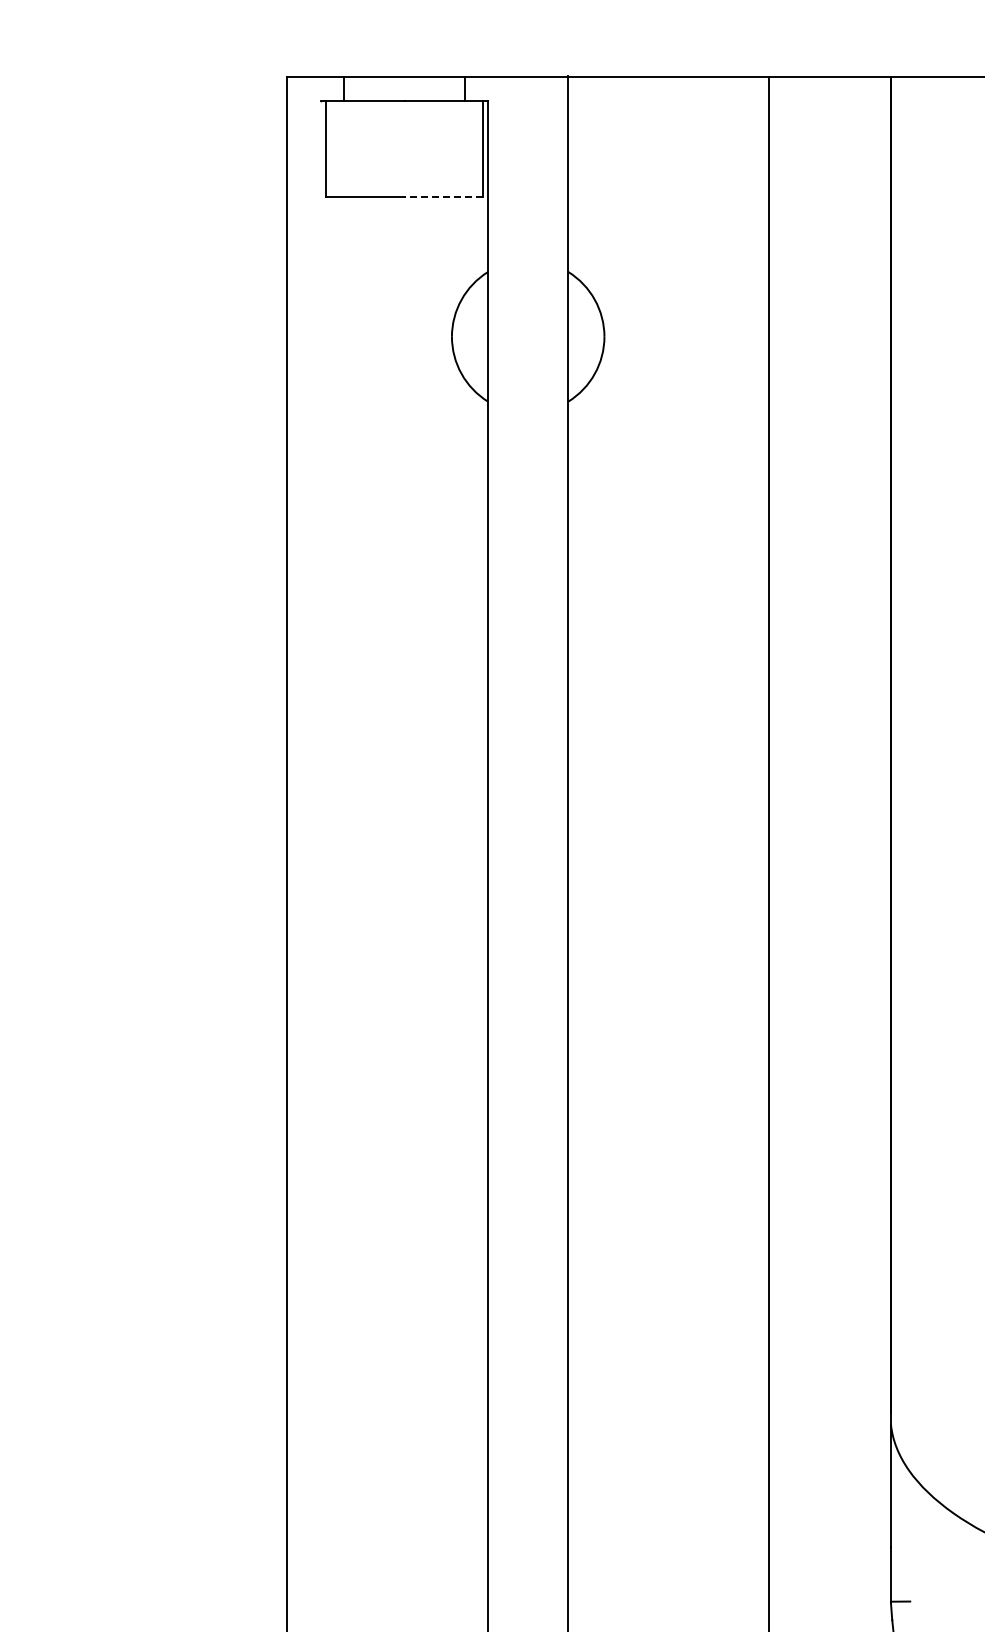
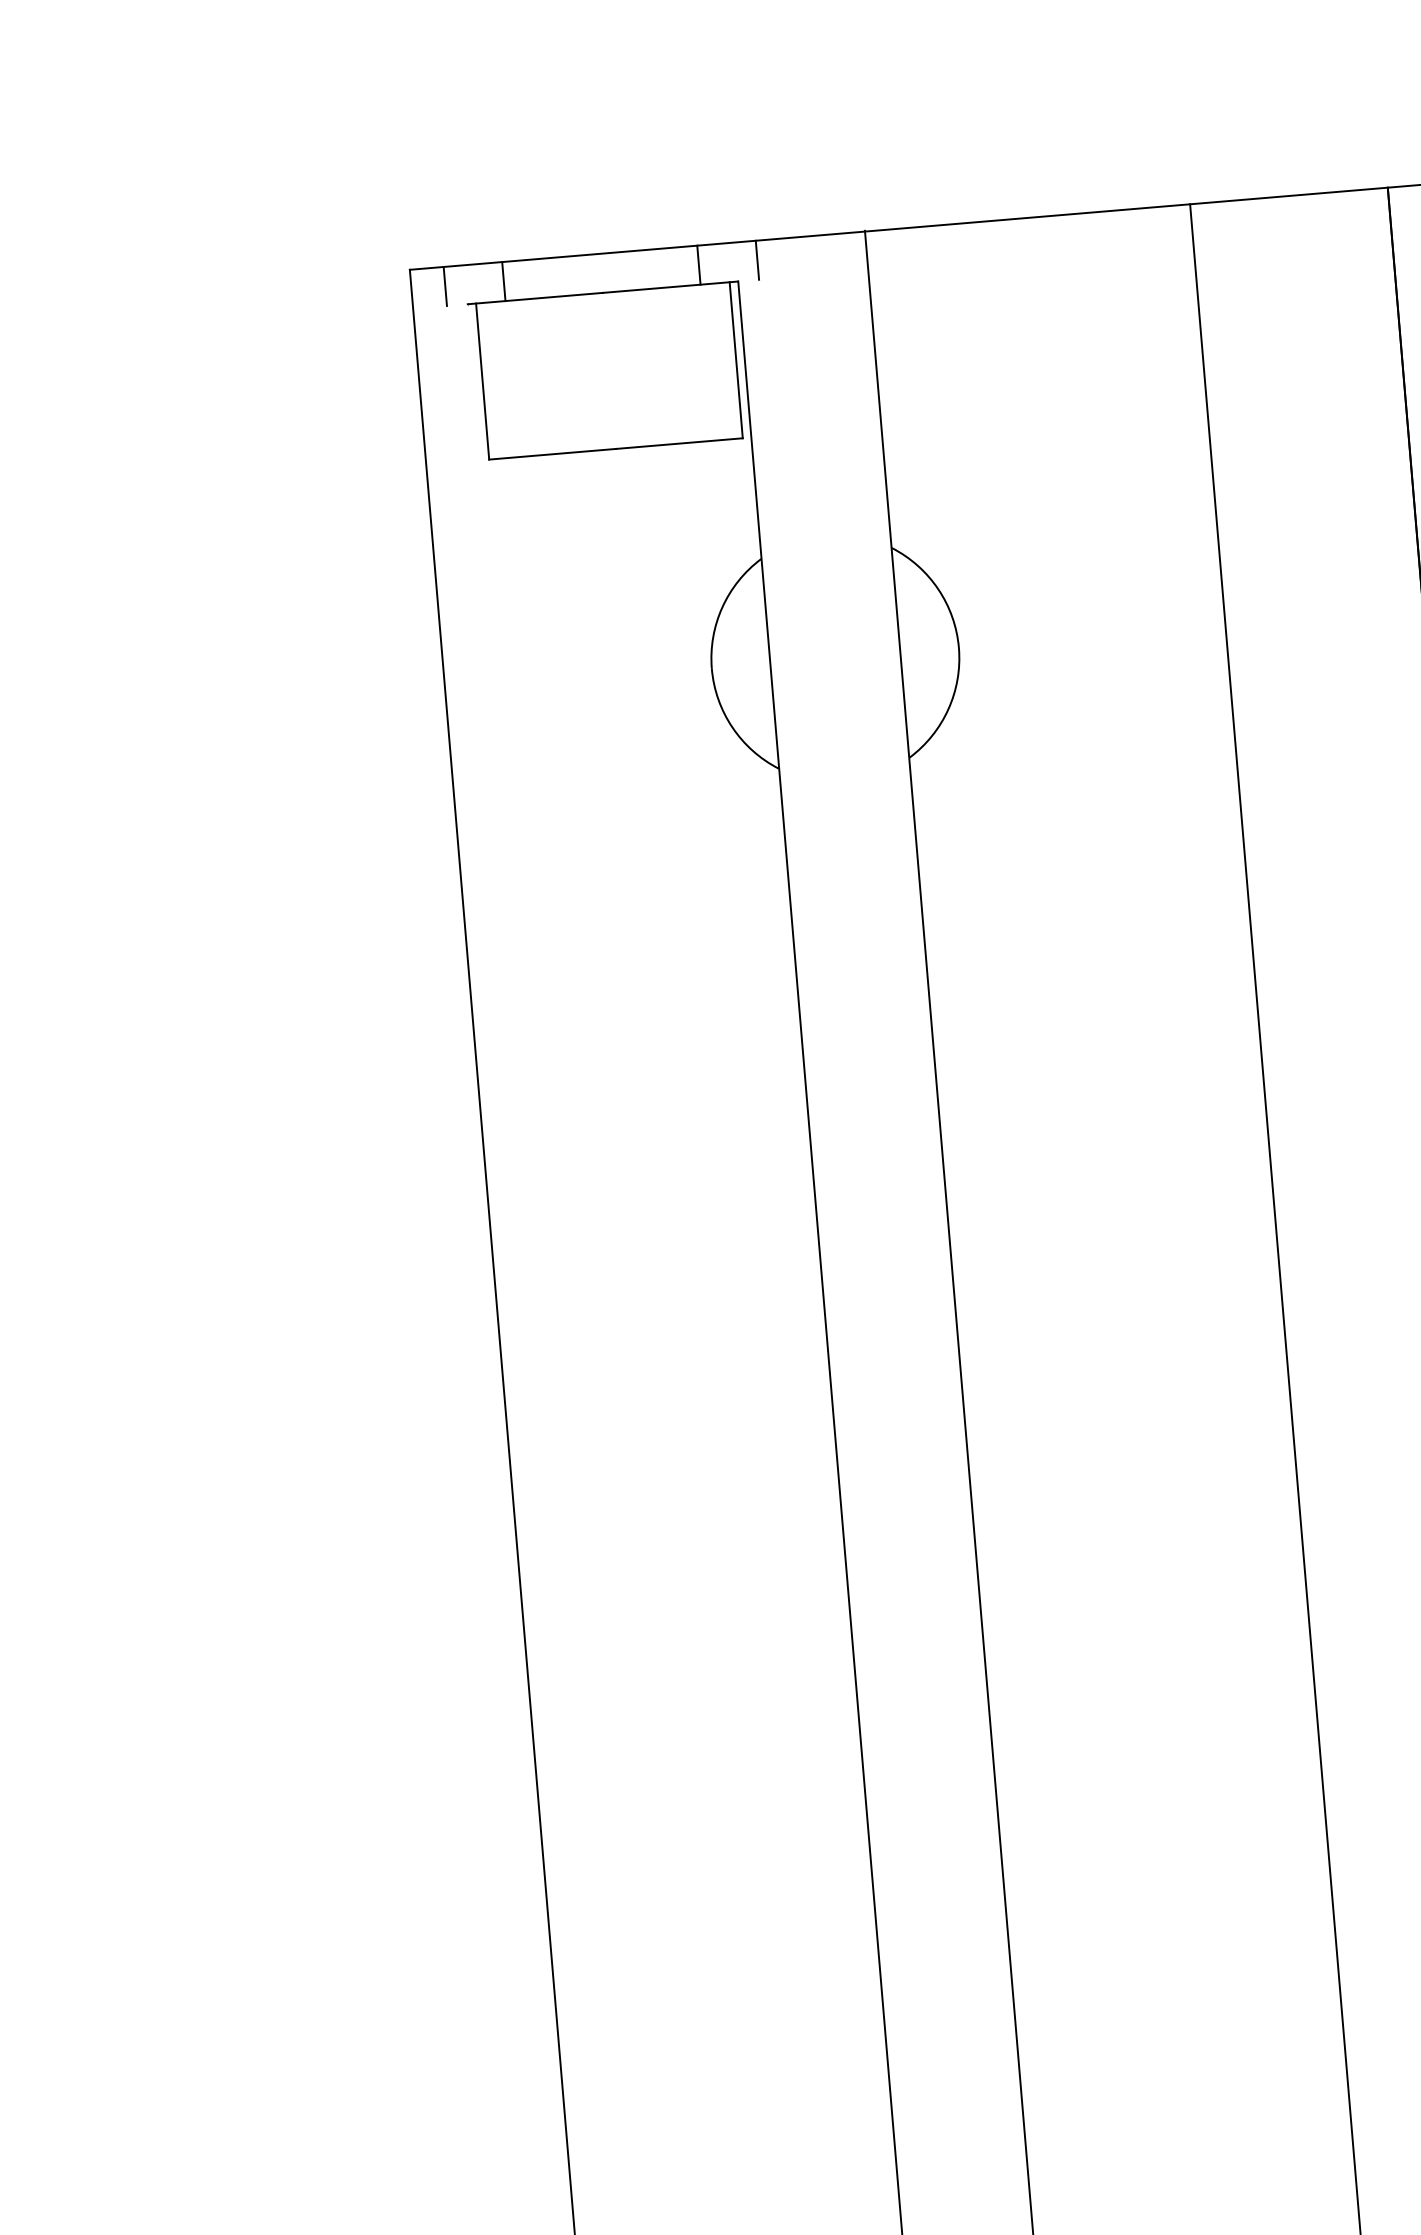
line: (308, 88) -> (445, 285), added
line: (500, 88) -> (756, 259), added
line: (443, 197) -> (679, 444), dashed -> solid

